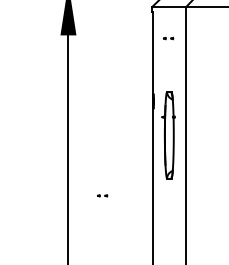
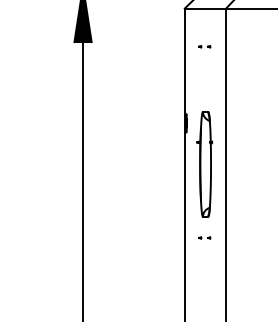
part: (102, 195) -> (204, 237), moved

